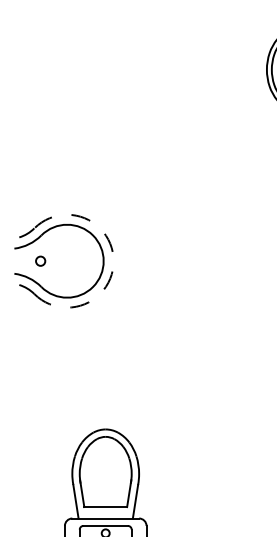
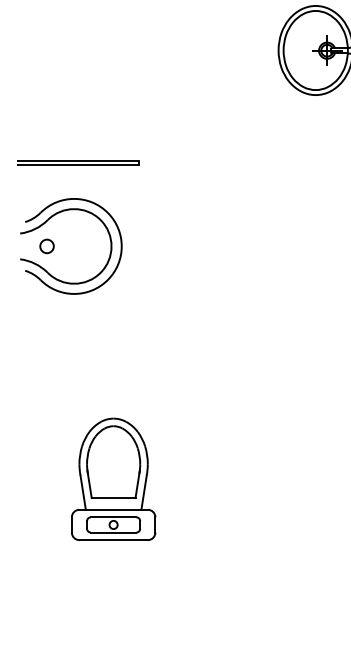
line: (71, 178) -> (78, 161), added
circle: (40, 261) -> (46, 246), size x1.43
arc: (113, 261) -> (121, 246), dashed -> solid

